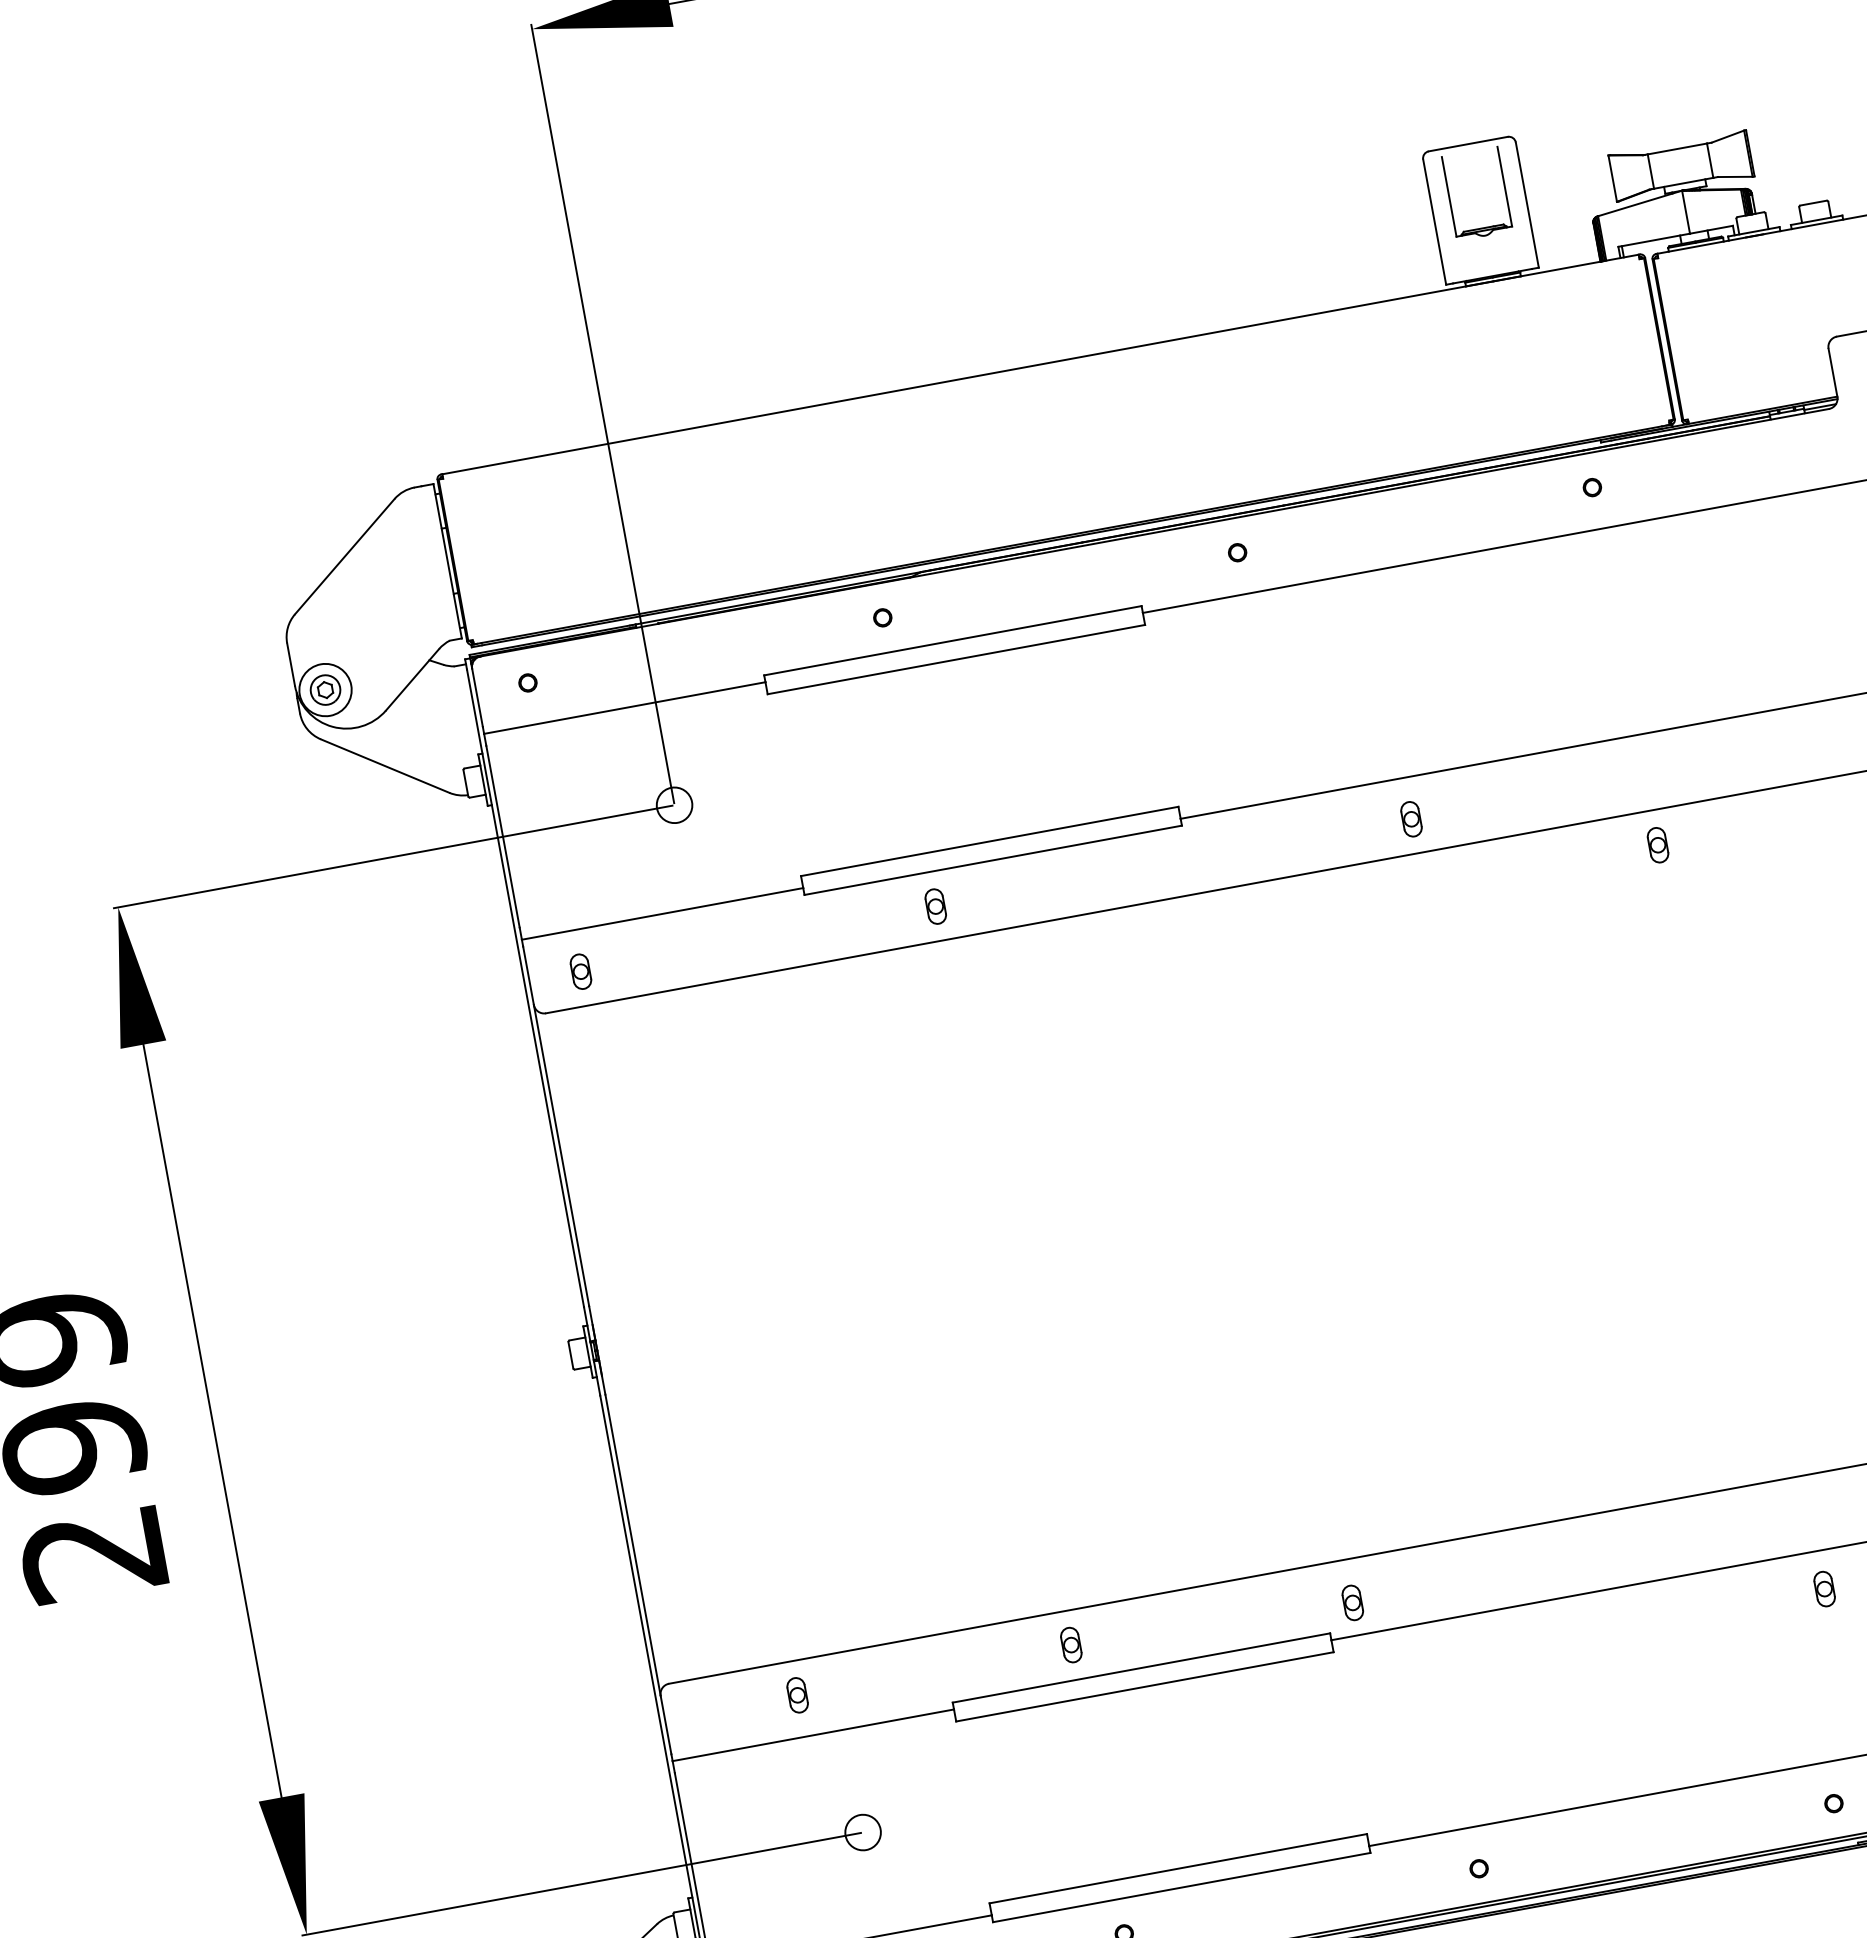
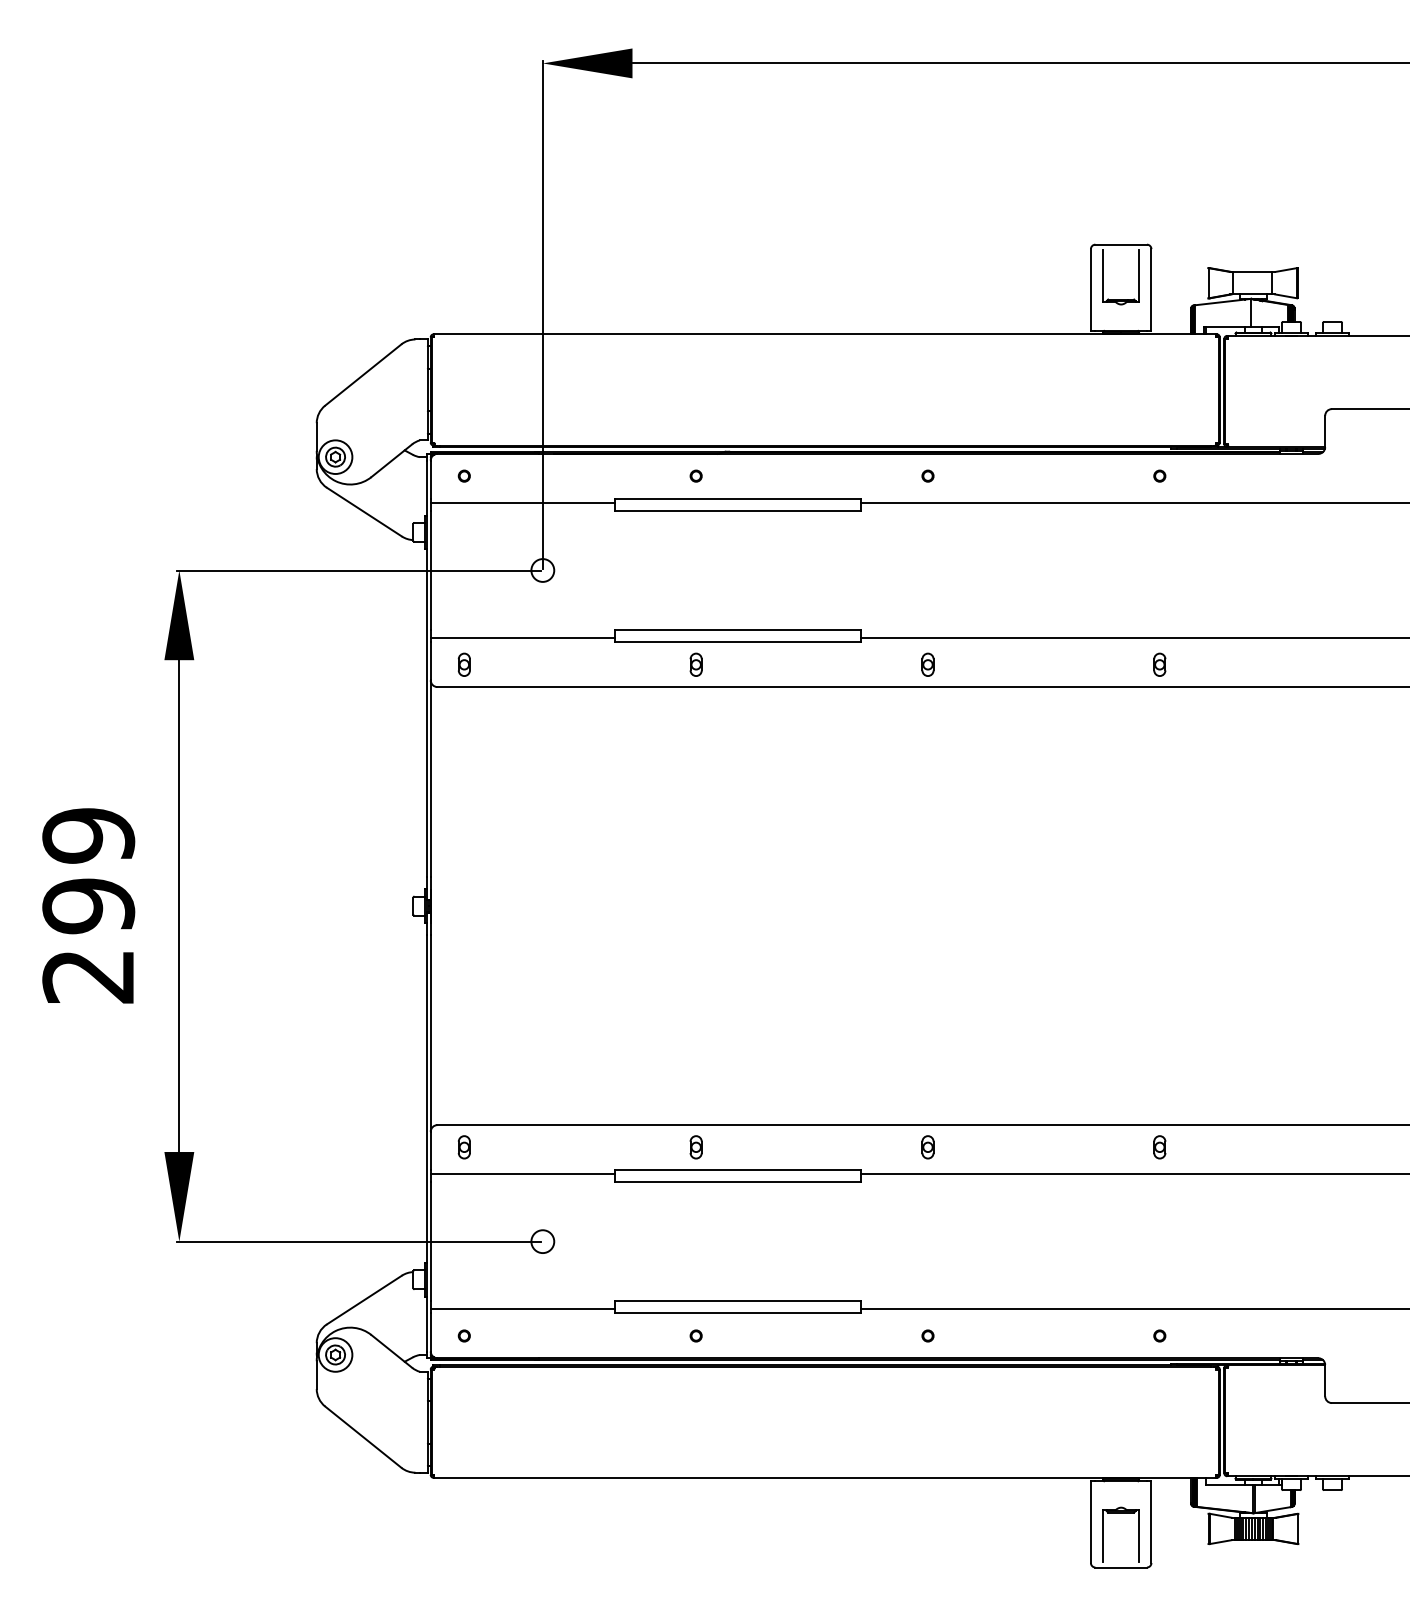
part: (1410, 818) -> (927, 664), moved
part: (1657, 844) -> (1159, 664), moved
part: (1824, 1589) -> (1159, 1147), moved
part: (1352, 1603) -> (927, 1147), moved
part: (796, 1695) -> (463, 1147), moved

